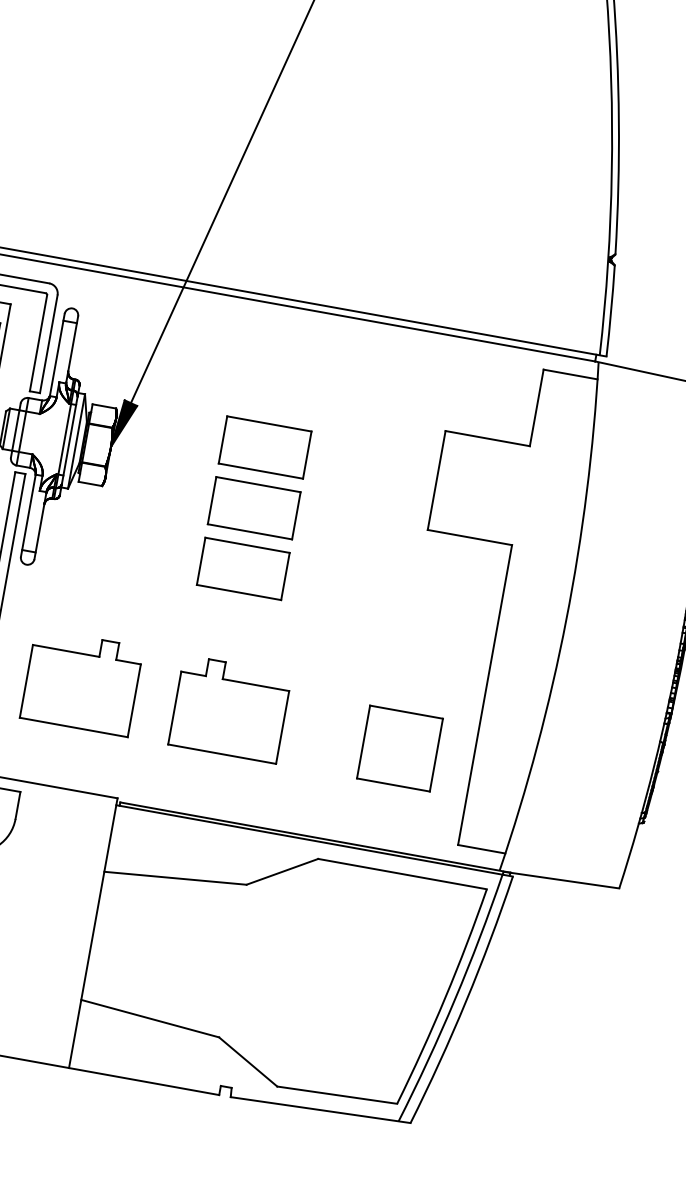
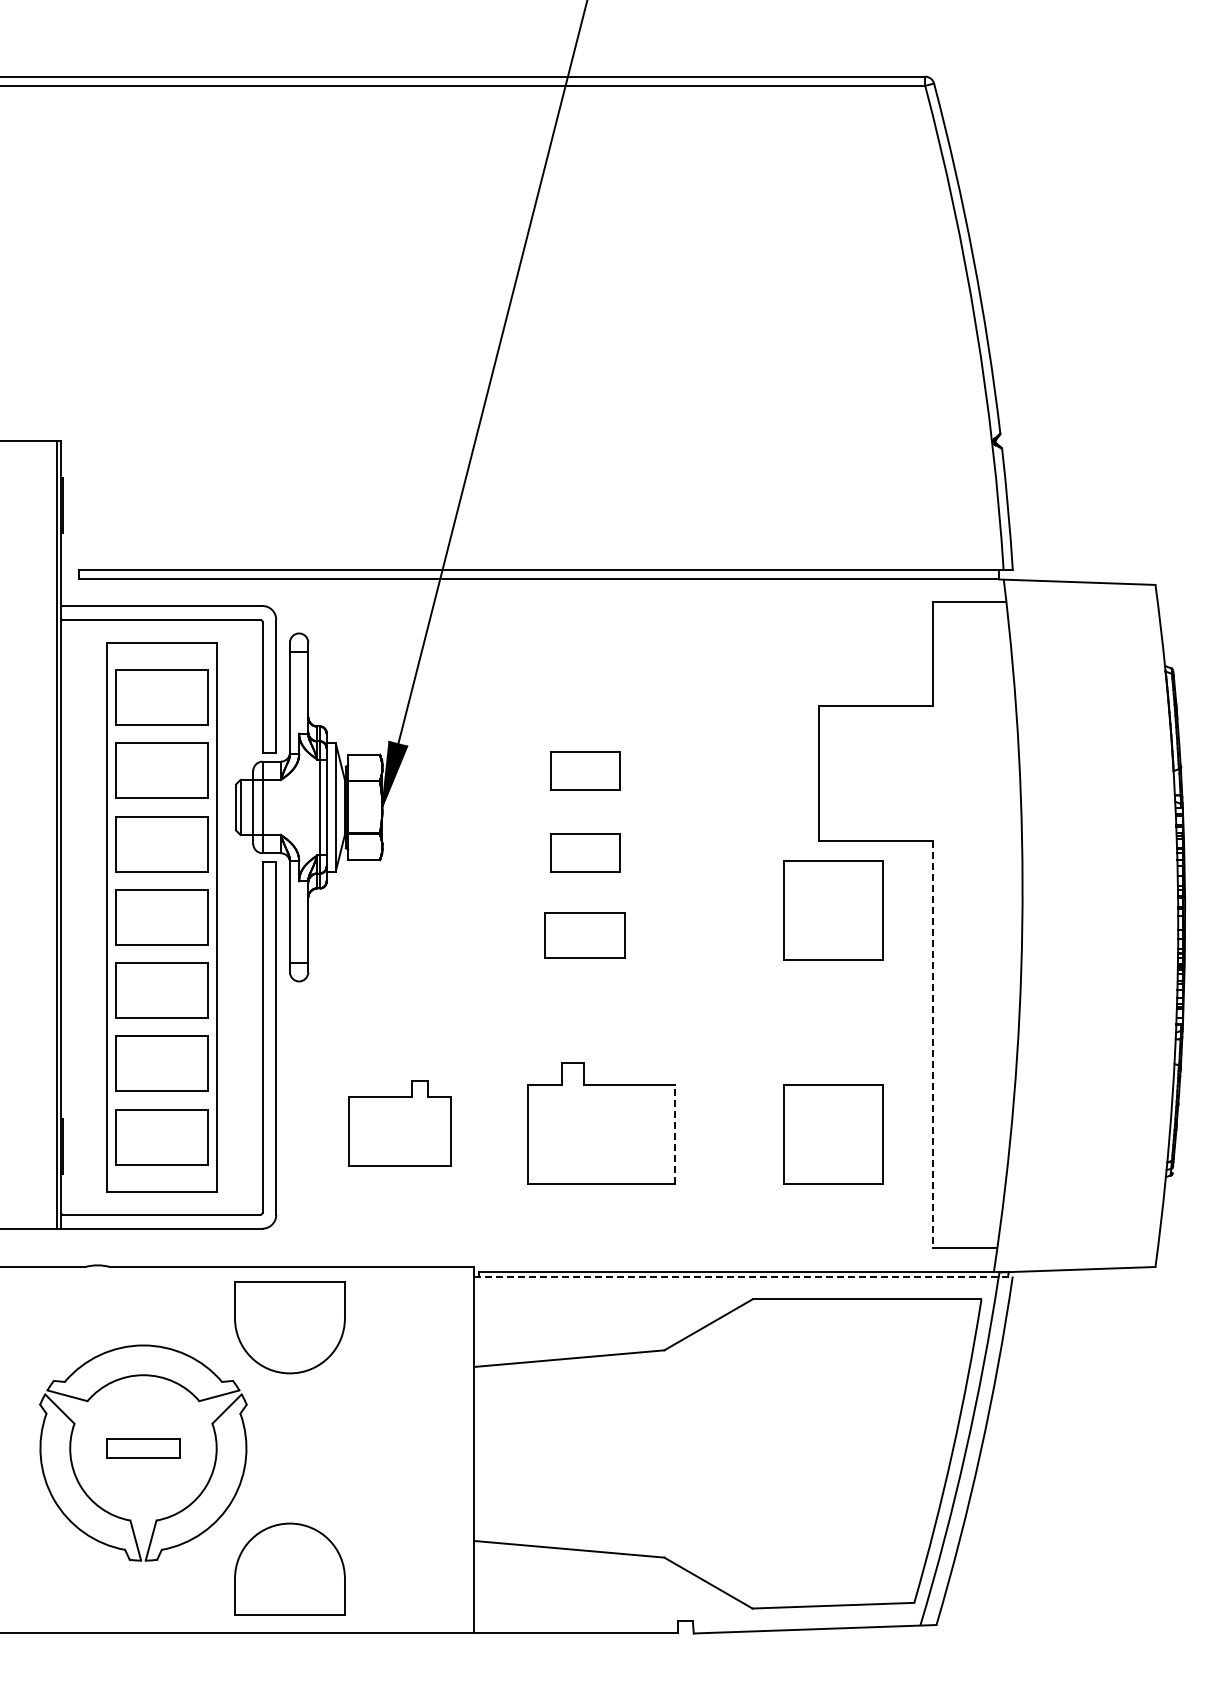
part: (265, 447) -> (585, 770), size x0.6
part: (254, 507) -> (585, 852), size x0.6
part: (243, 568) -> (585, 935), size x0.7
part: (429, 583) -> (833, 910), added
part: (81, 682) -> (399, 1123), size x0.7
line: (485, 695) -> (933, 1044), solid -> dashed
line: (282, 727) -> (674, 1134), solid -> dashed
line: (314, 840) -> (743, 1276), solid -> dashed

